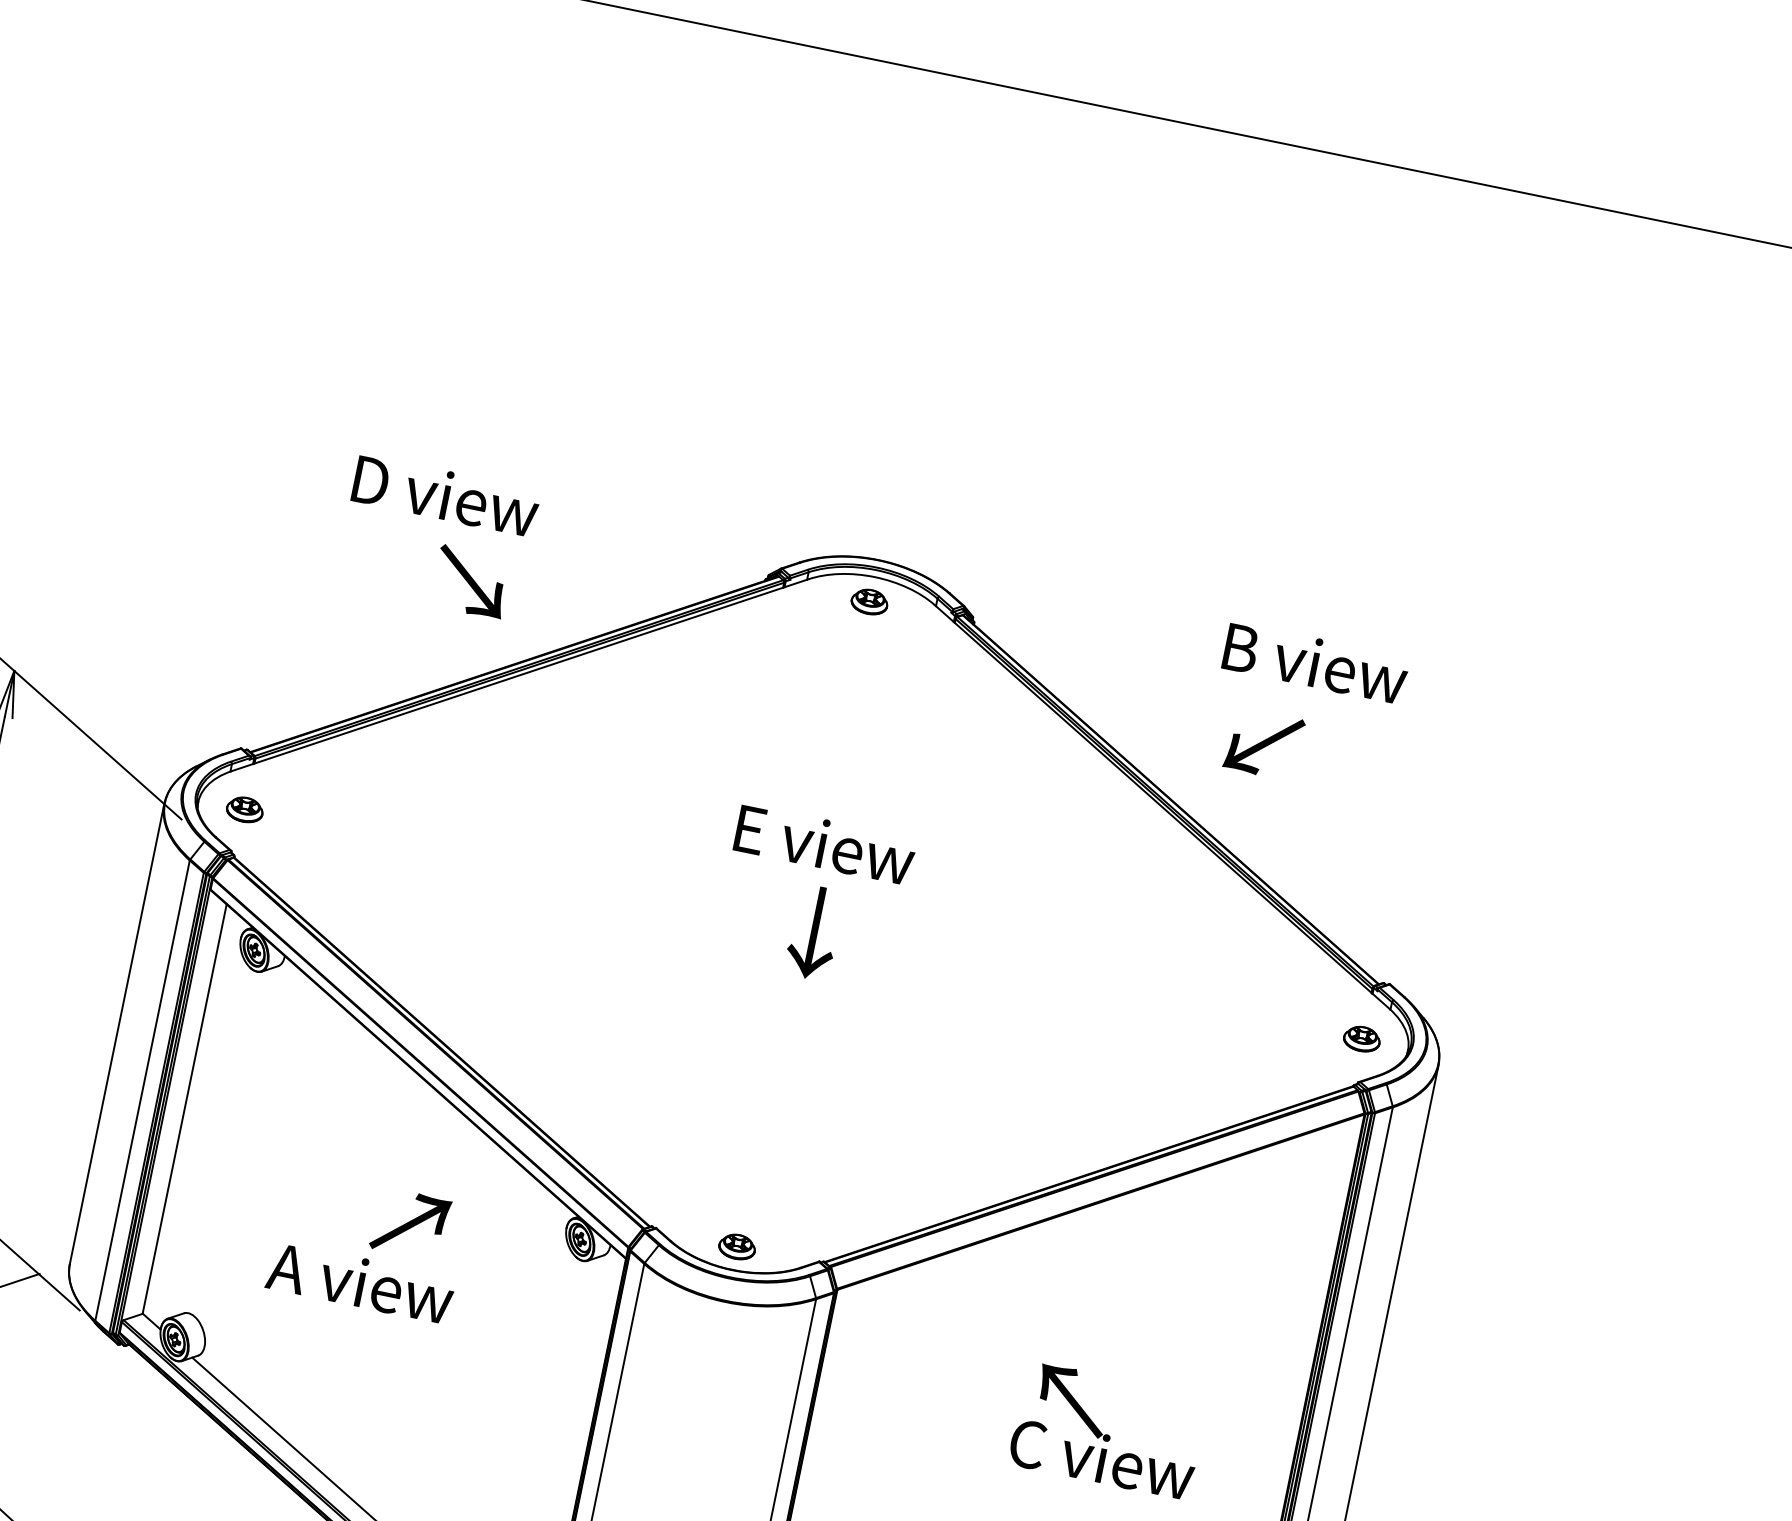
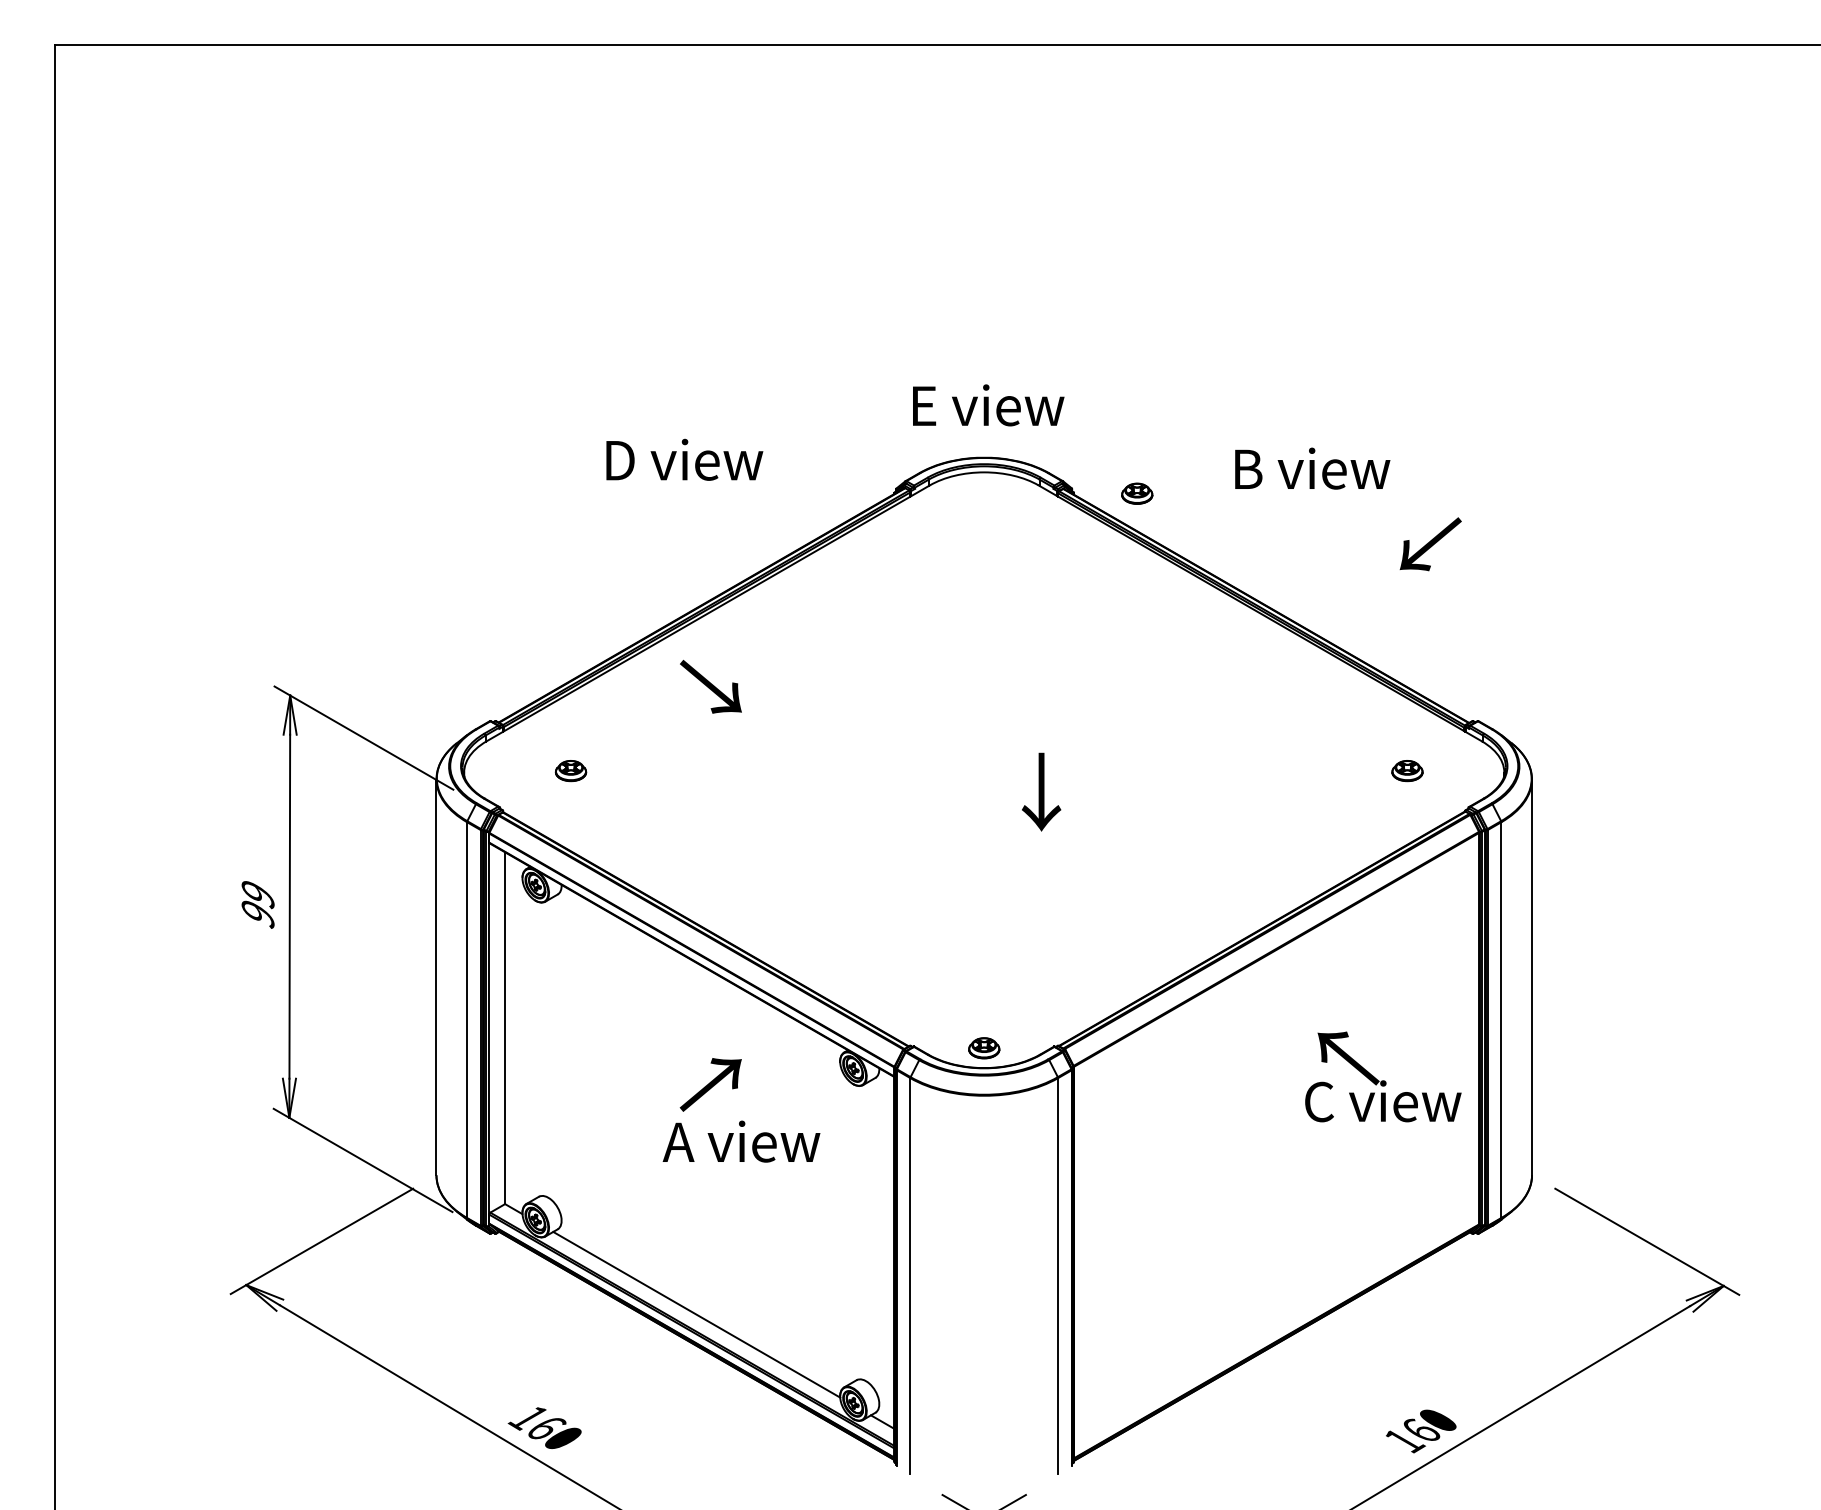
text: (445, 495) -> (684, 459), moved
text: (470, 581) -> (710, 686), moved
part: (870, 601) -> (1137, 493), moved
text: (1315, 662) -> (1312, 468), moved
text: (1263, 744) -> (1430, 544), moved
part: (244, 810) -> (570, 771), moved
text: (825, 844) -> (988, 405), moved
text: (814, 932) -> (1041, 791), moved
part: (1361, 1039) -> (1407, 771), moved
text: (360, 1282) -> (741, 1141), moved
text: (1108, 1430) -> (1383, 1076), moved

